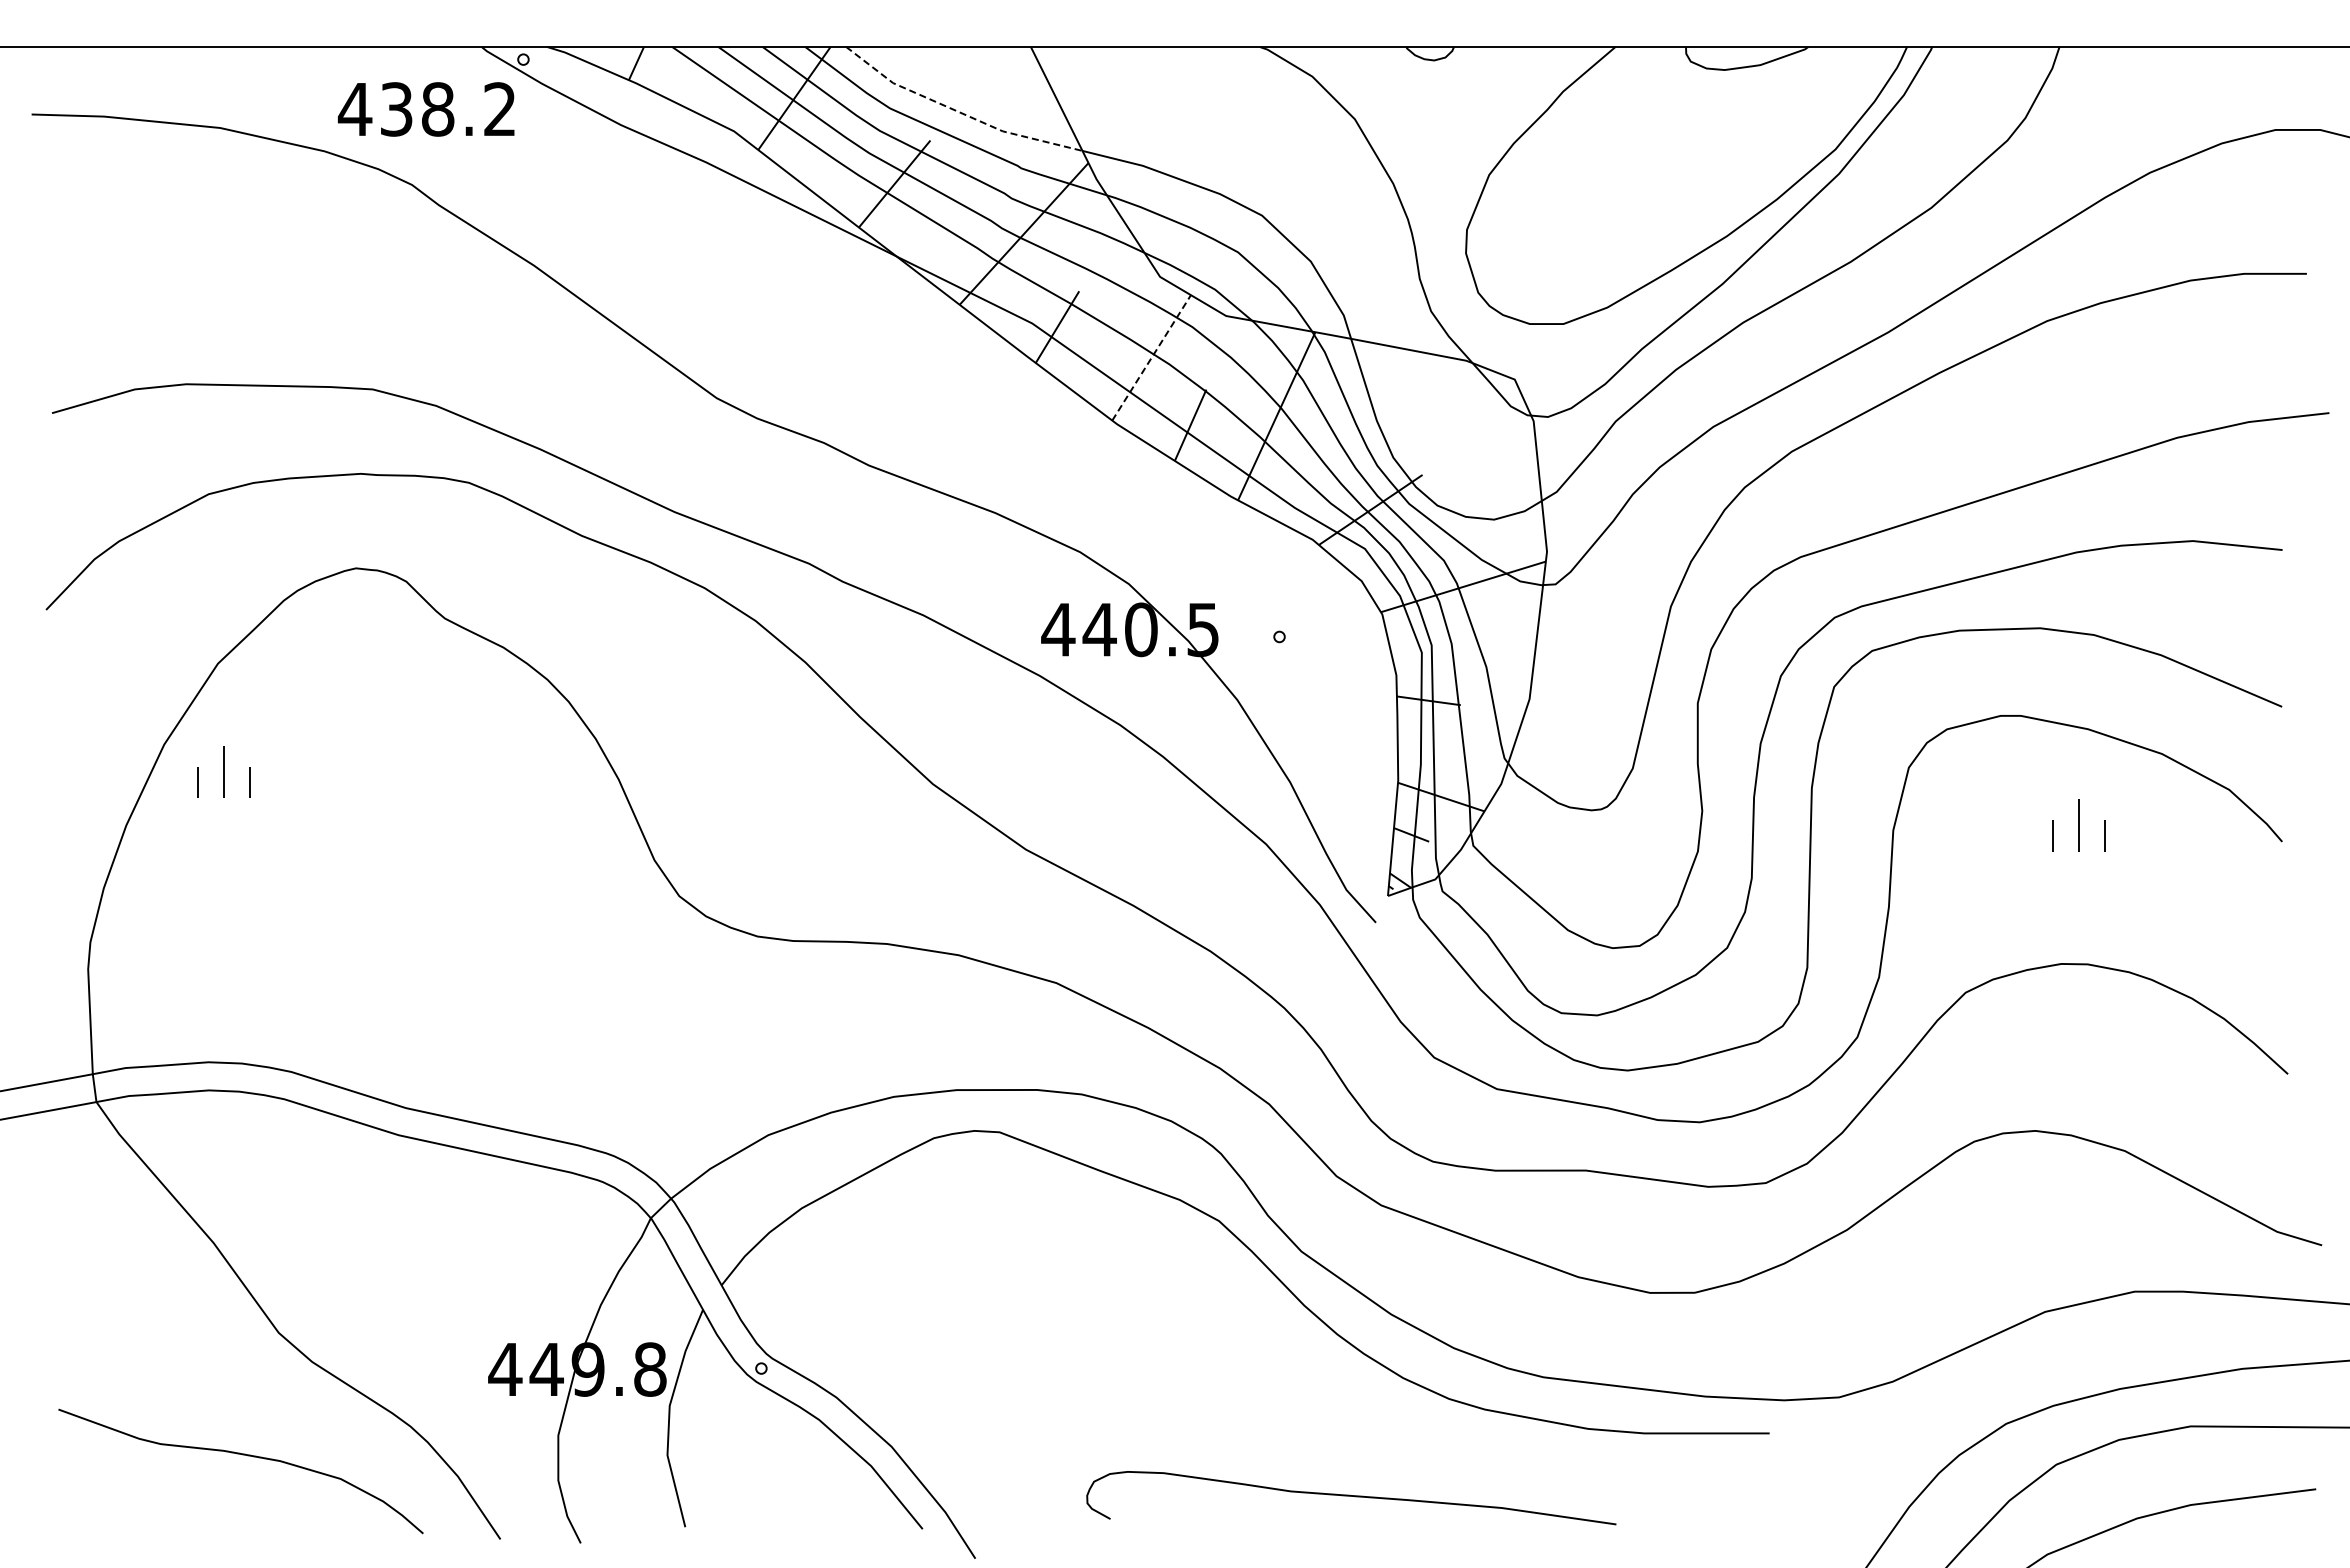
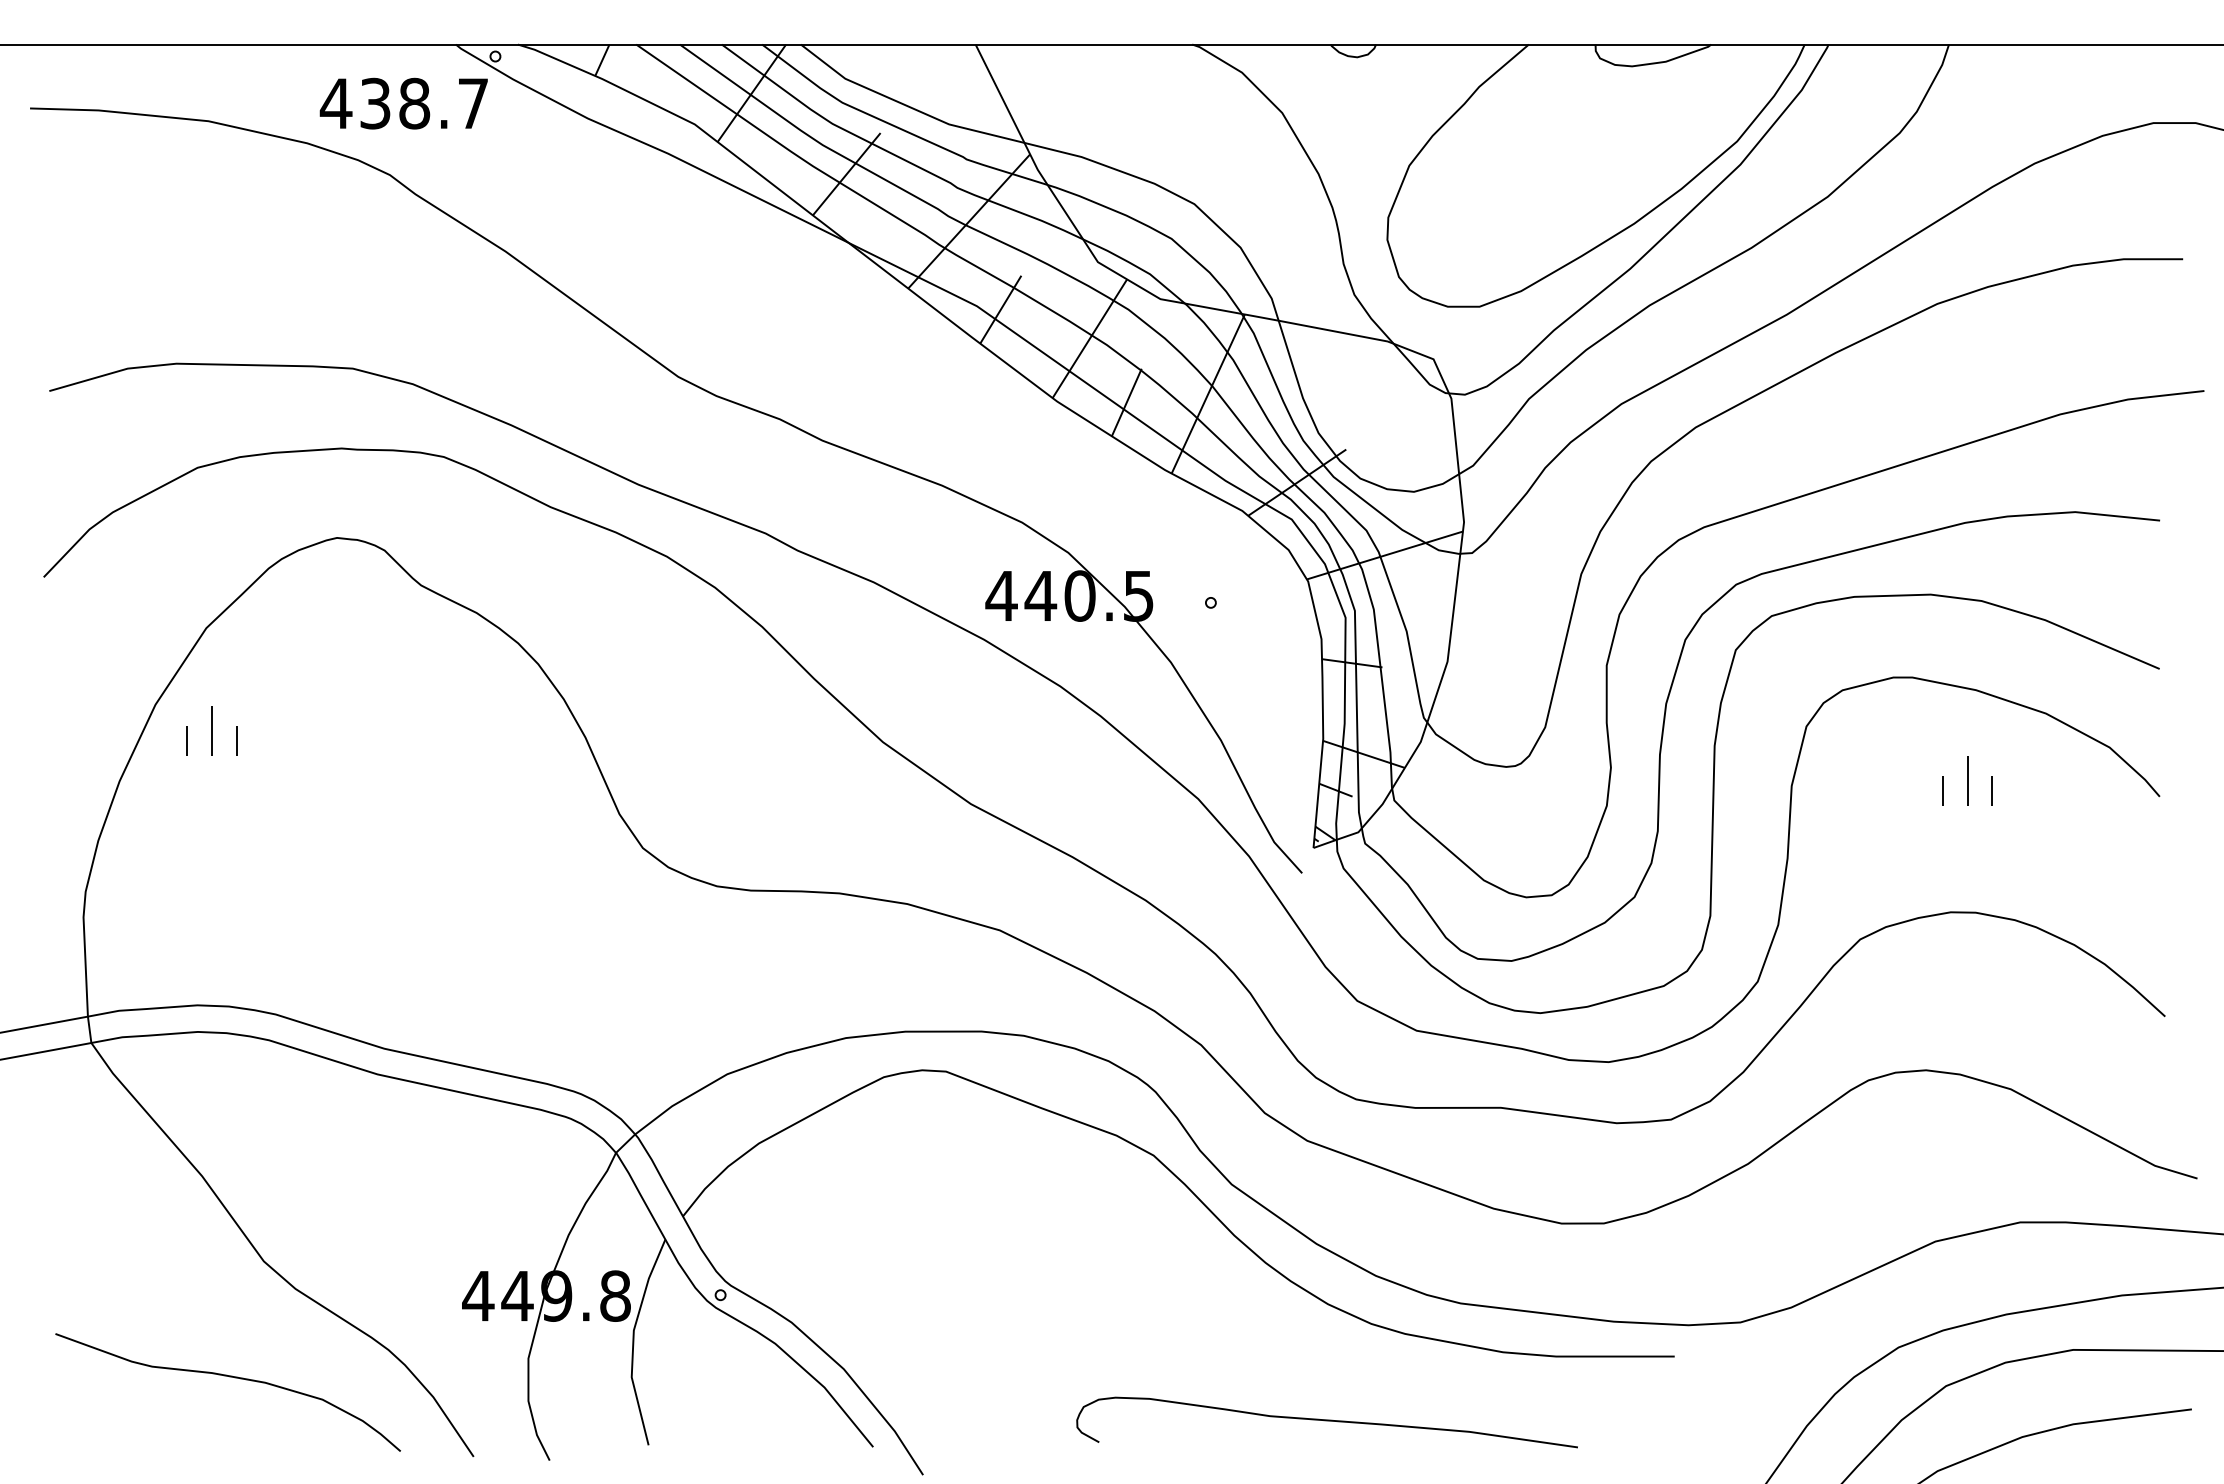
text: (499, 108) -> (472, 102), 438.2 -> 438.7
line: (958, 111) -> (907, 105), dashed -> solid
line: (1151, 357) -> (1089, 338), dashed -> solid
curve: (1351, 1496) -> (1327, 1420), moved

